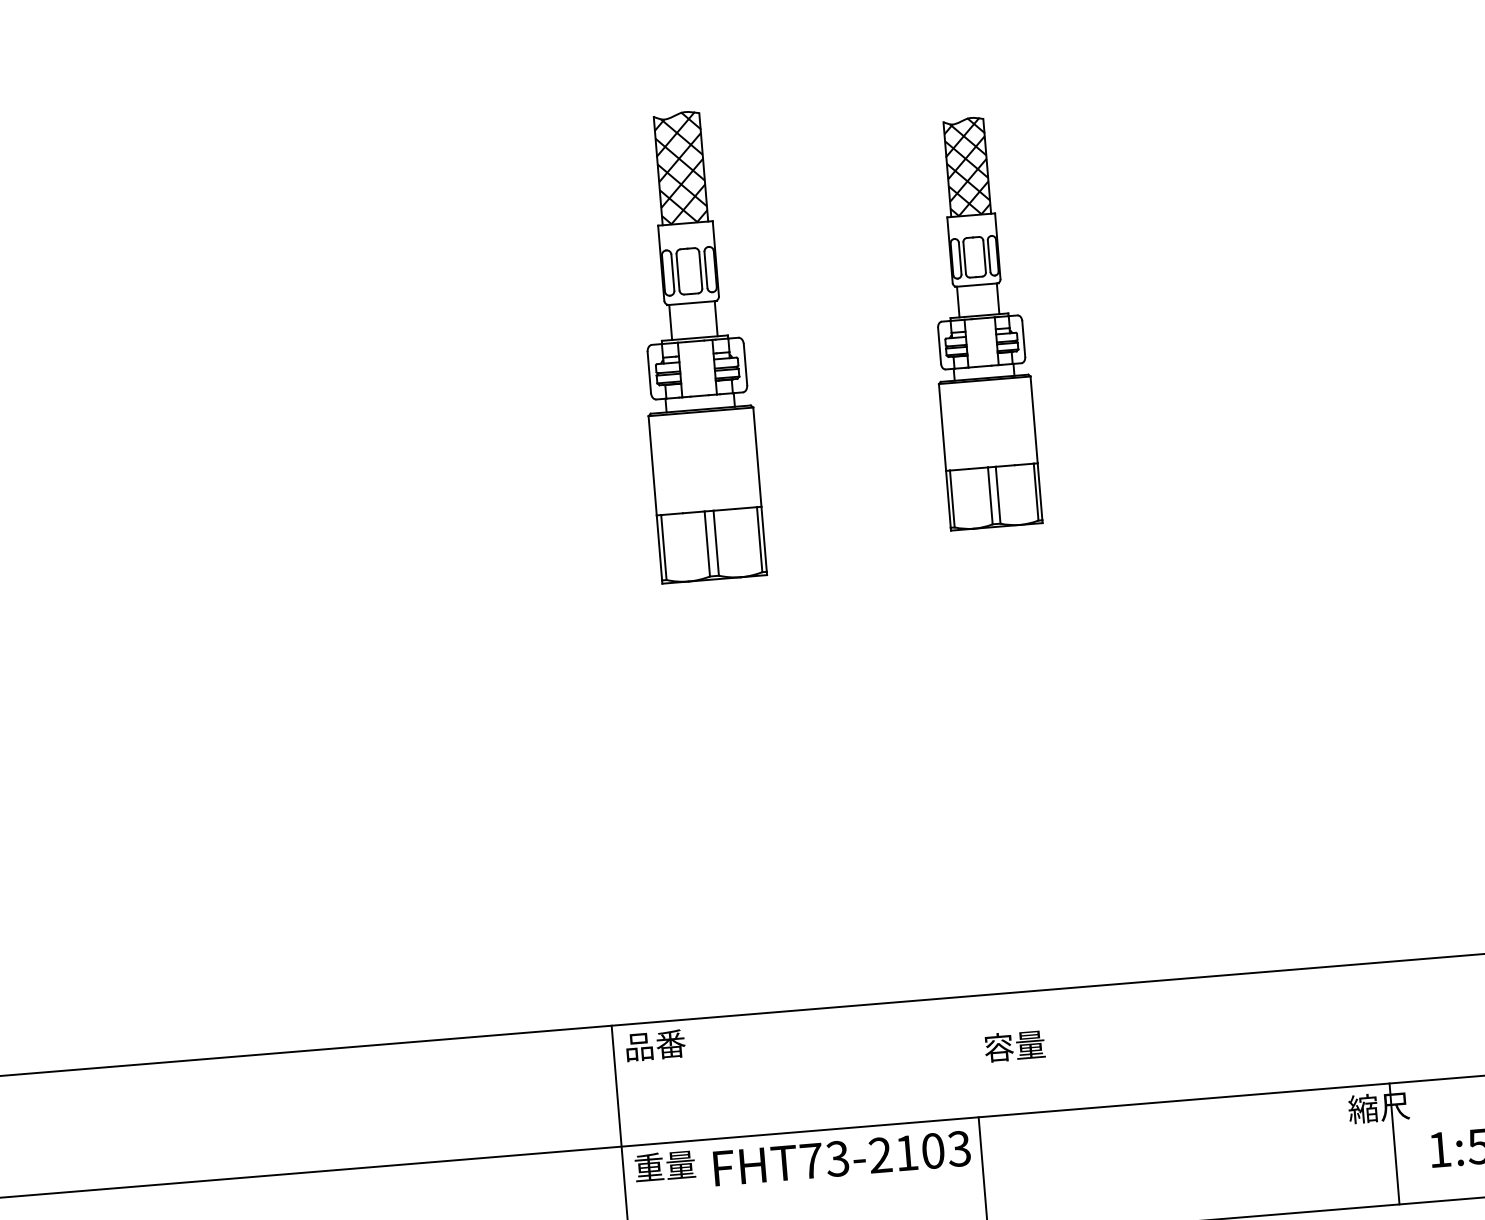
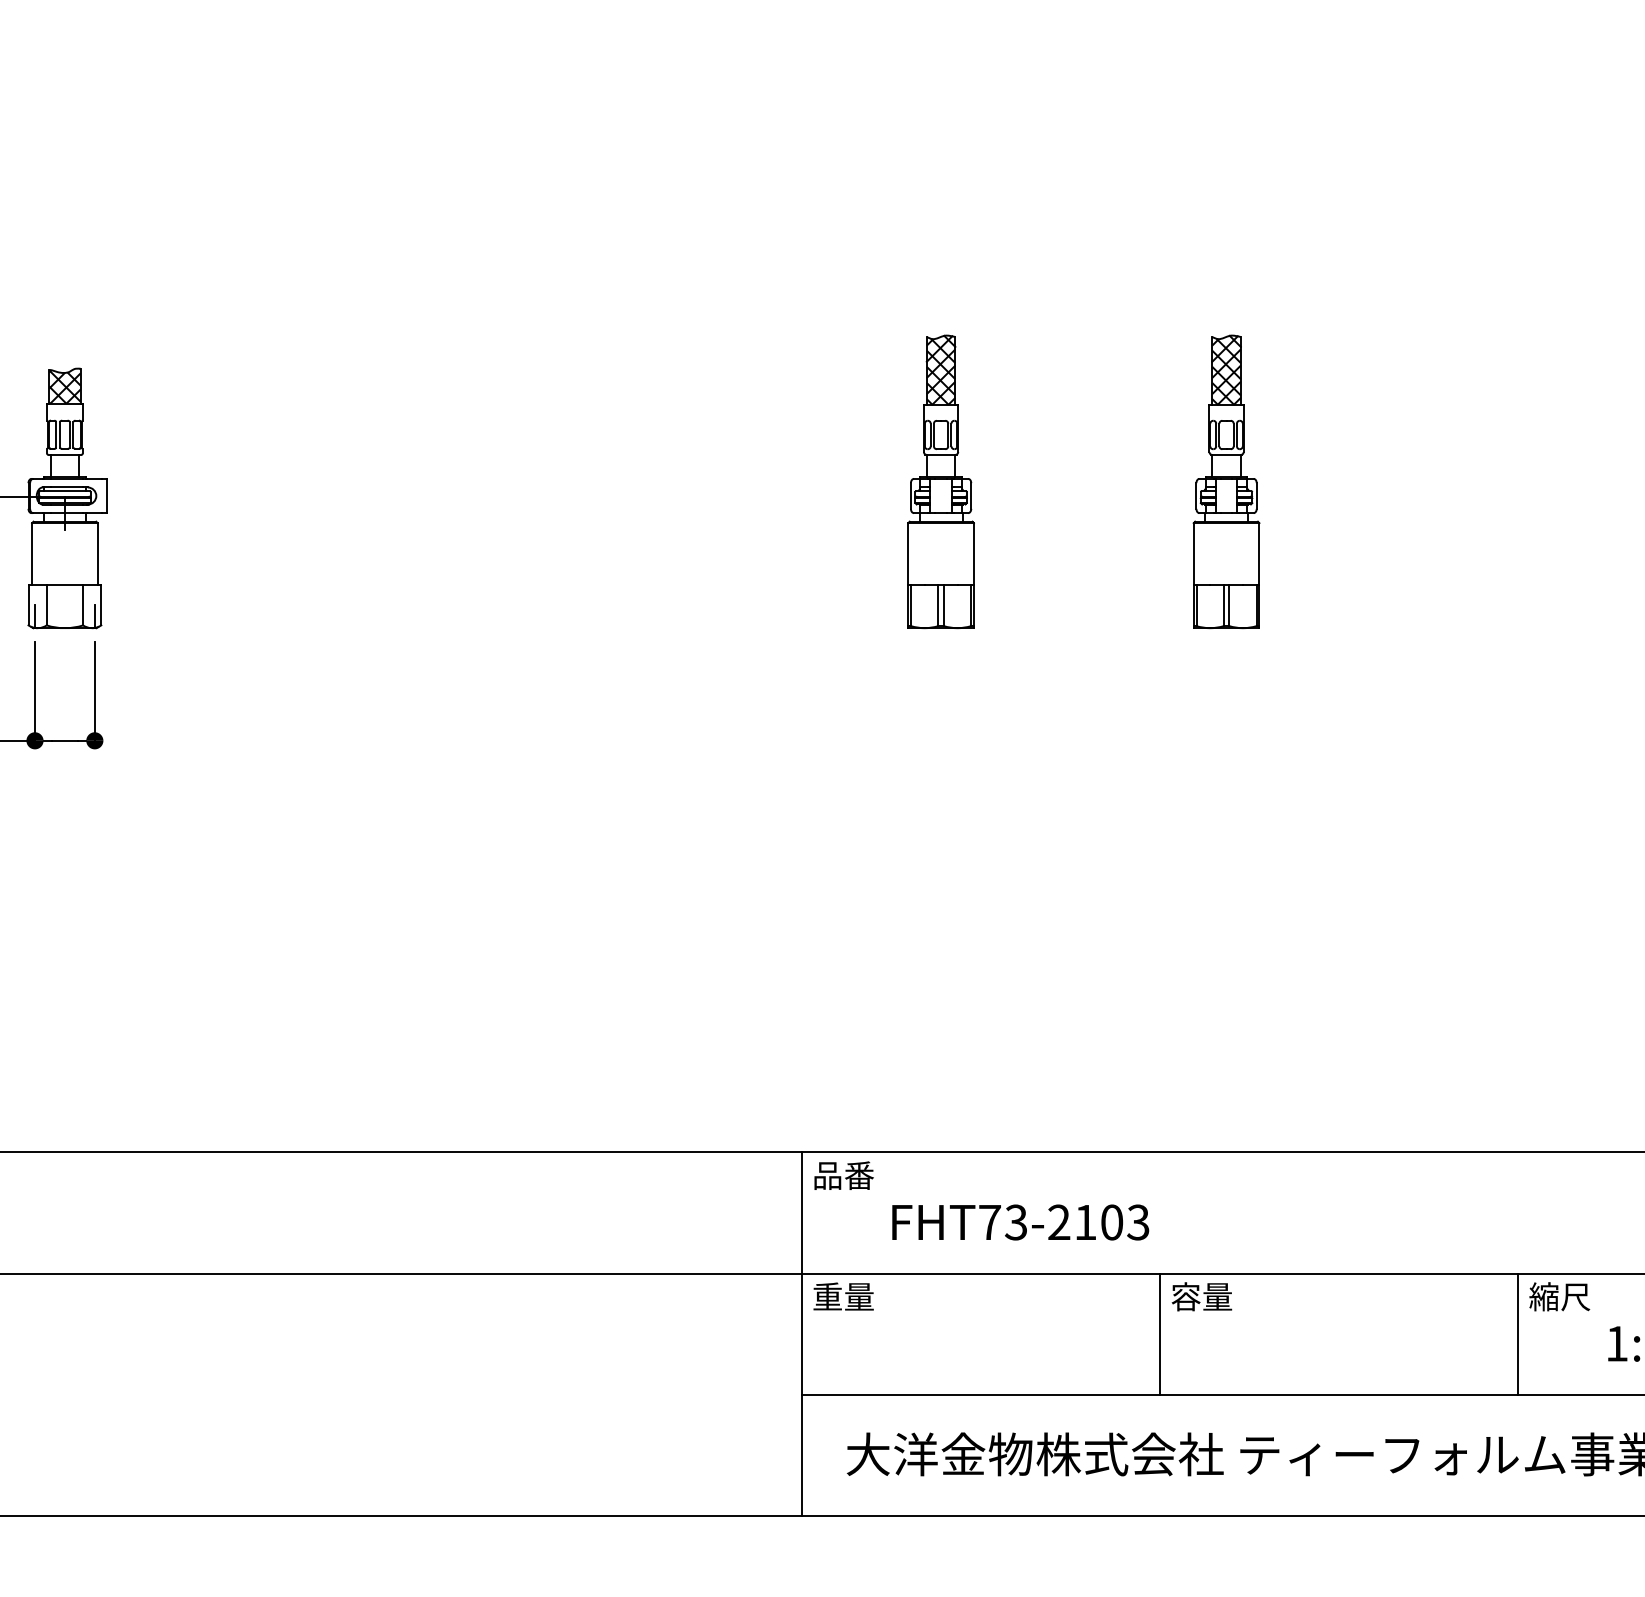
part: (979, 322) -> (1226, 481), size x0.71
part: (694, 345) -> (940, 481), size x0.62
text: (1014, 1046) -> (1201, 1296), moved
line: (1394, 1143) -> (1518, 1333), moved
text: (841, 1158) -> (1020, 1222), moved

